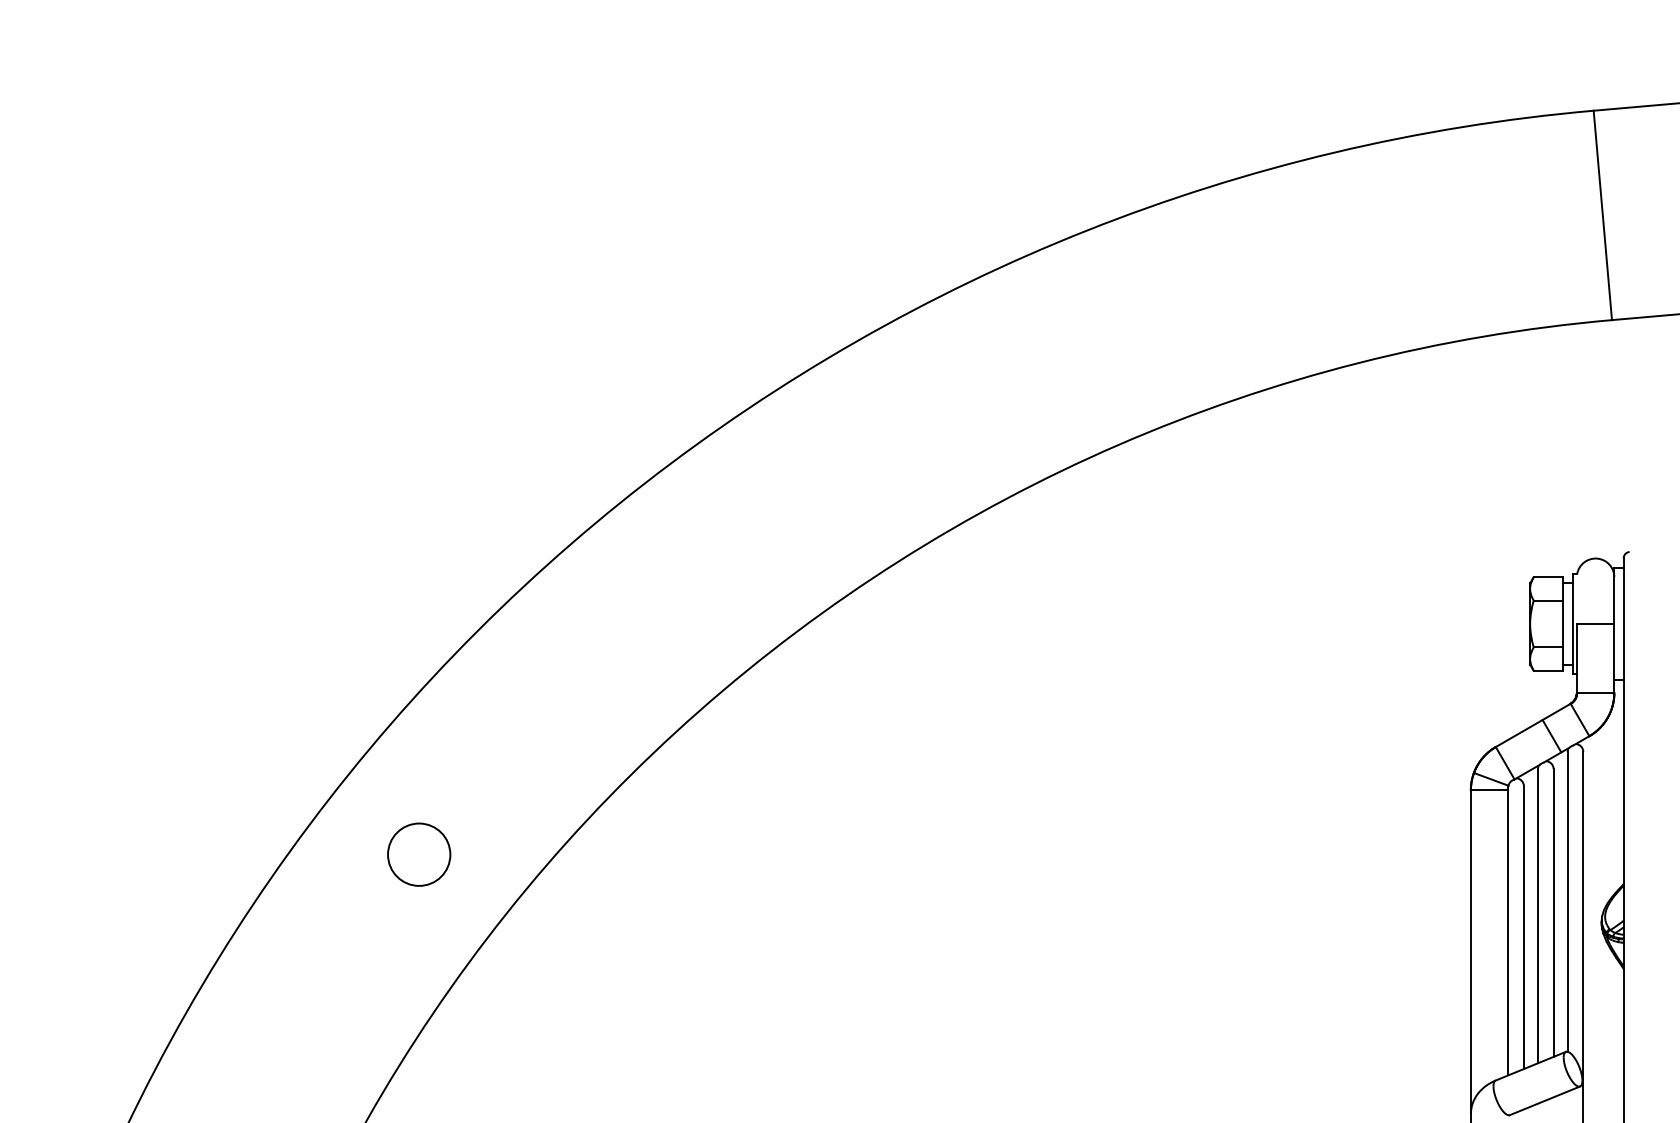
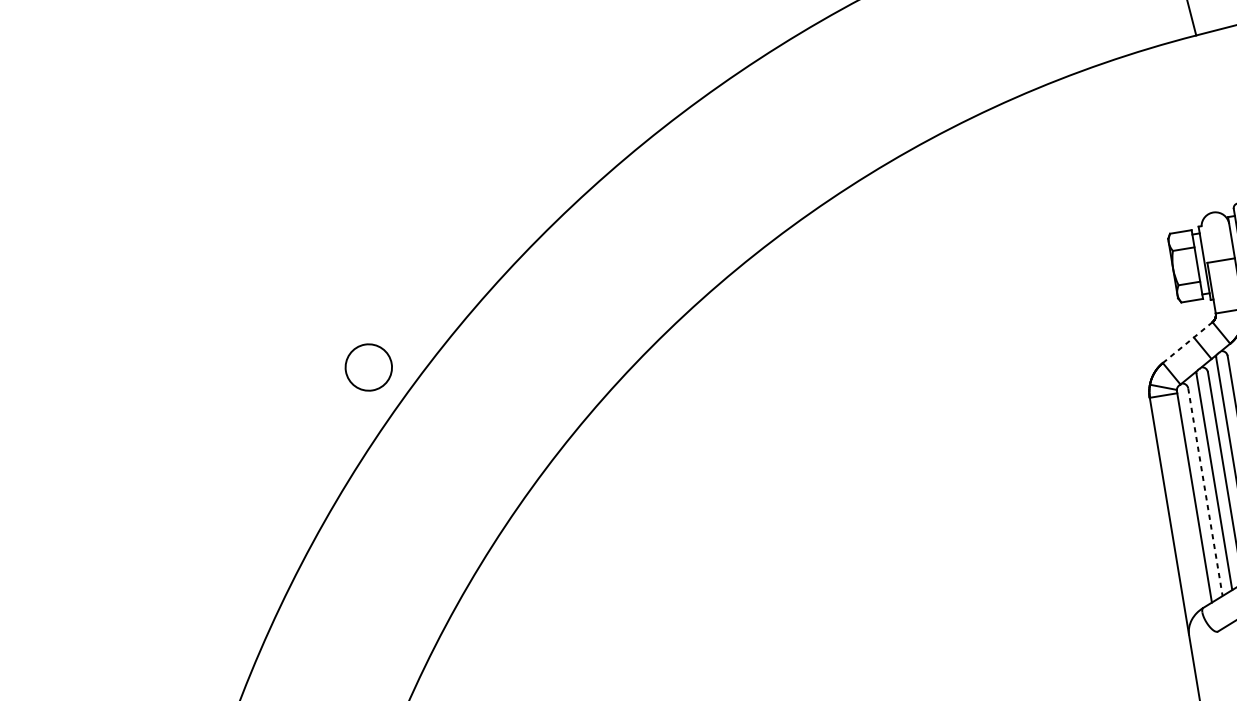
line: (1532, 725) -> (1187, 342), solid -> dashed
circle: (419, 854) -> (369, 367), moved
line: (1523, 928) -> (1205, 492), solid -> dashed

